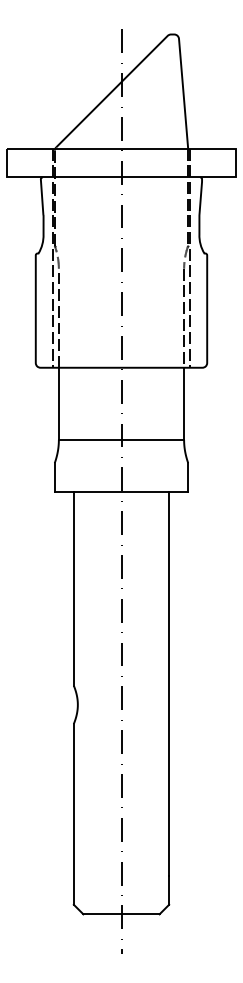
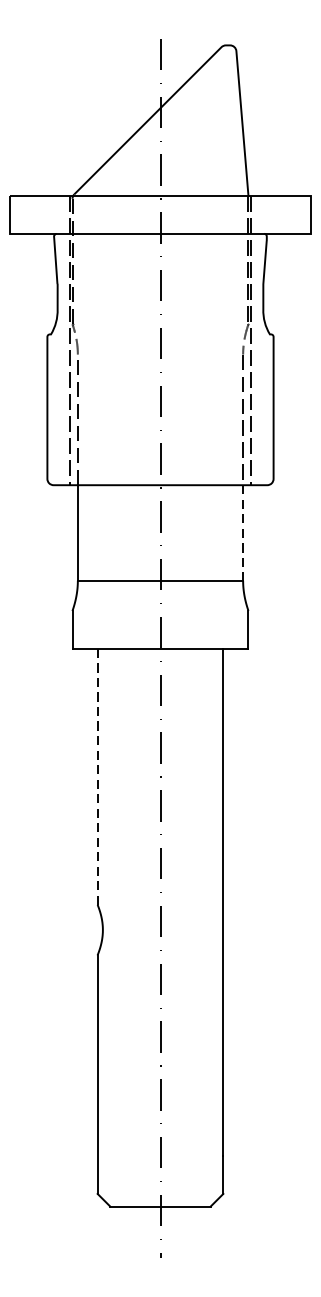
line: (184, 404) -> (243, 533), solid -> dashed
line: (73, 588) -> (97, 776), solid -> dashed

